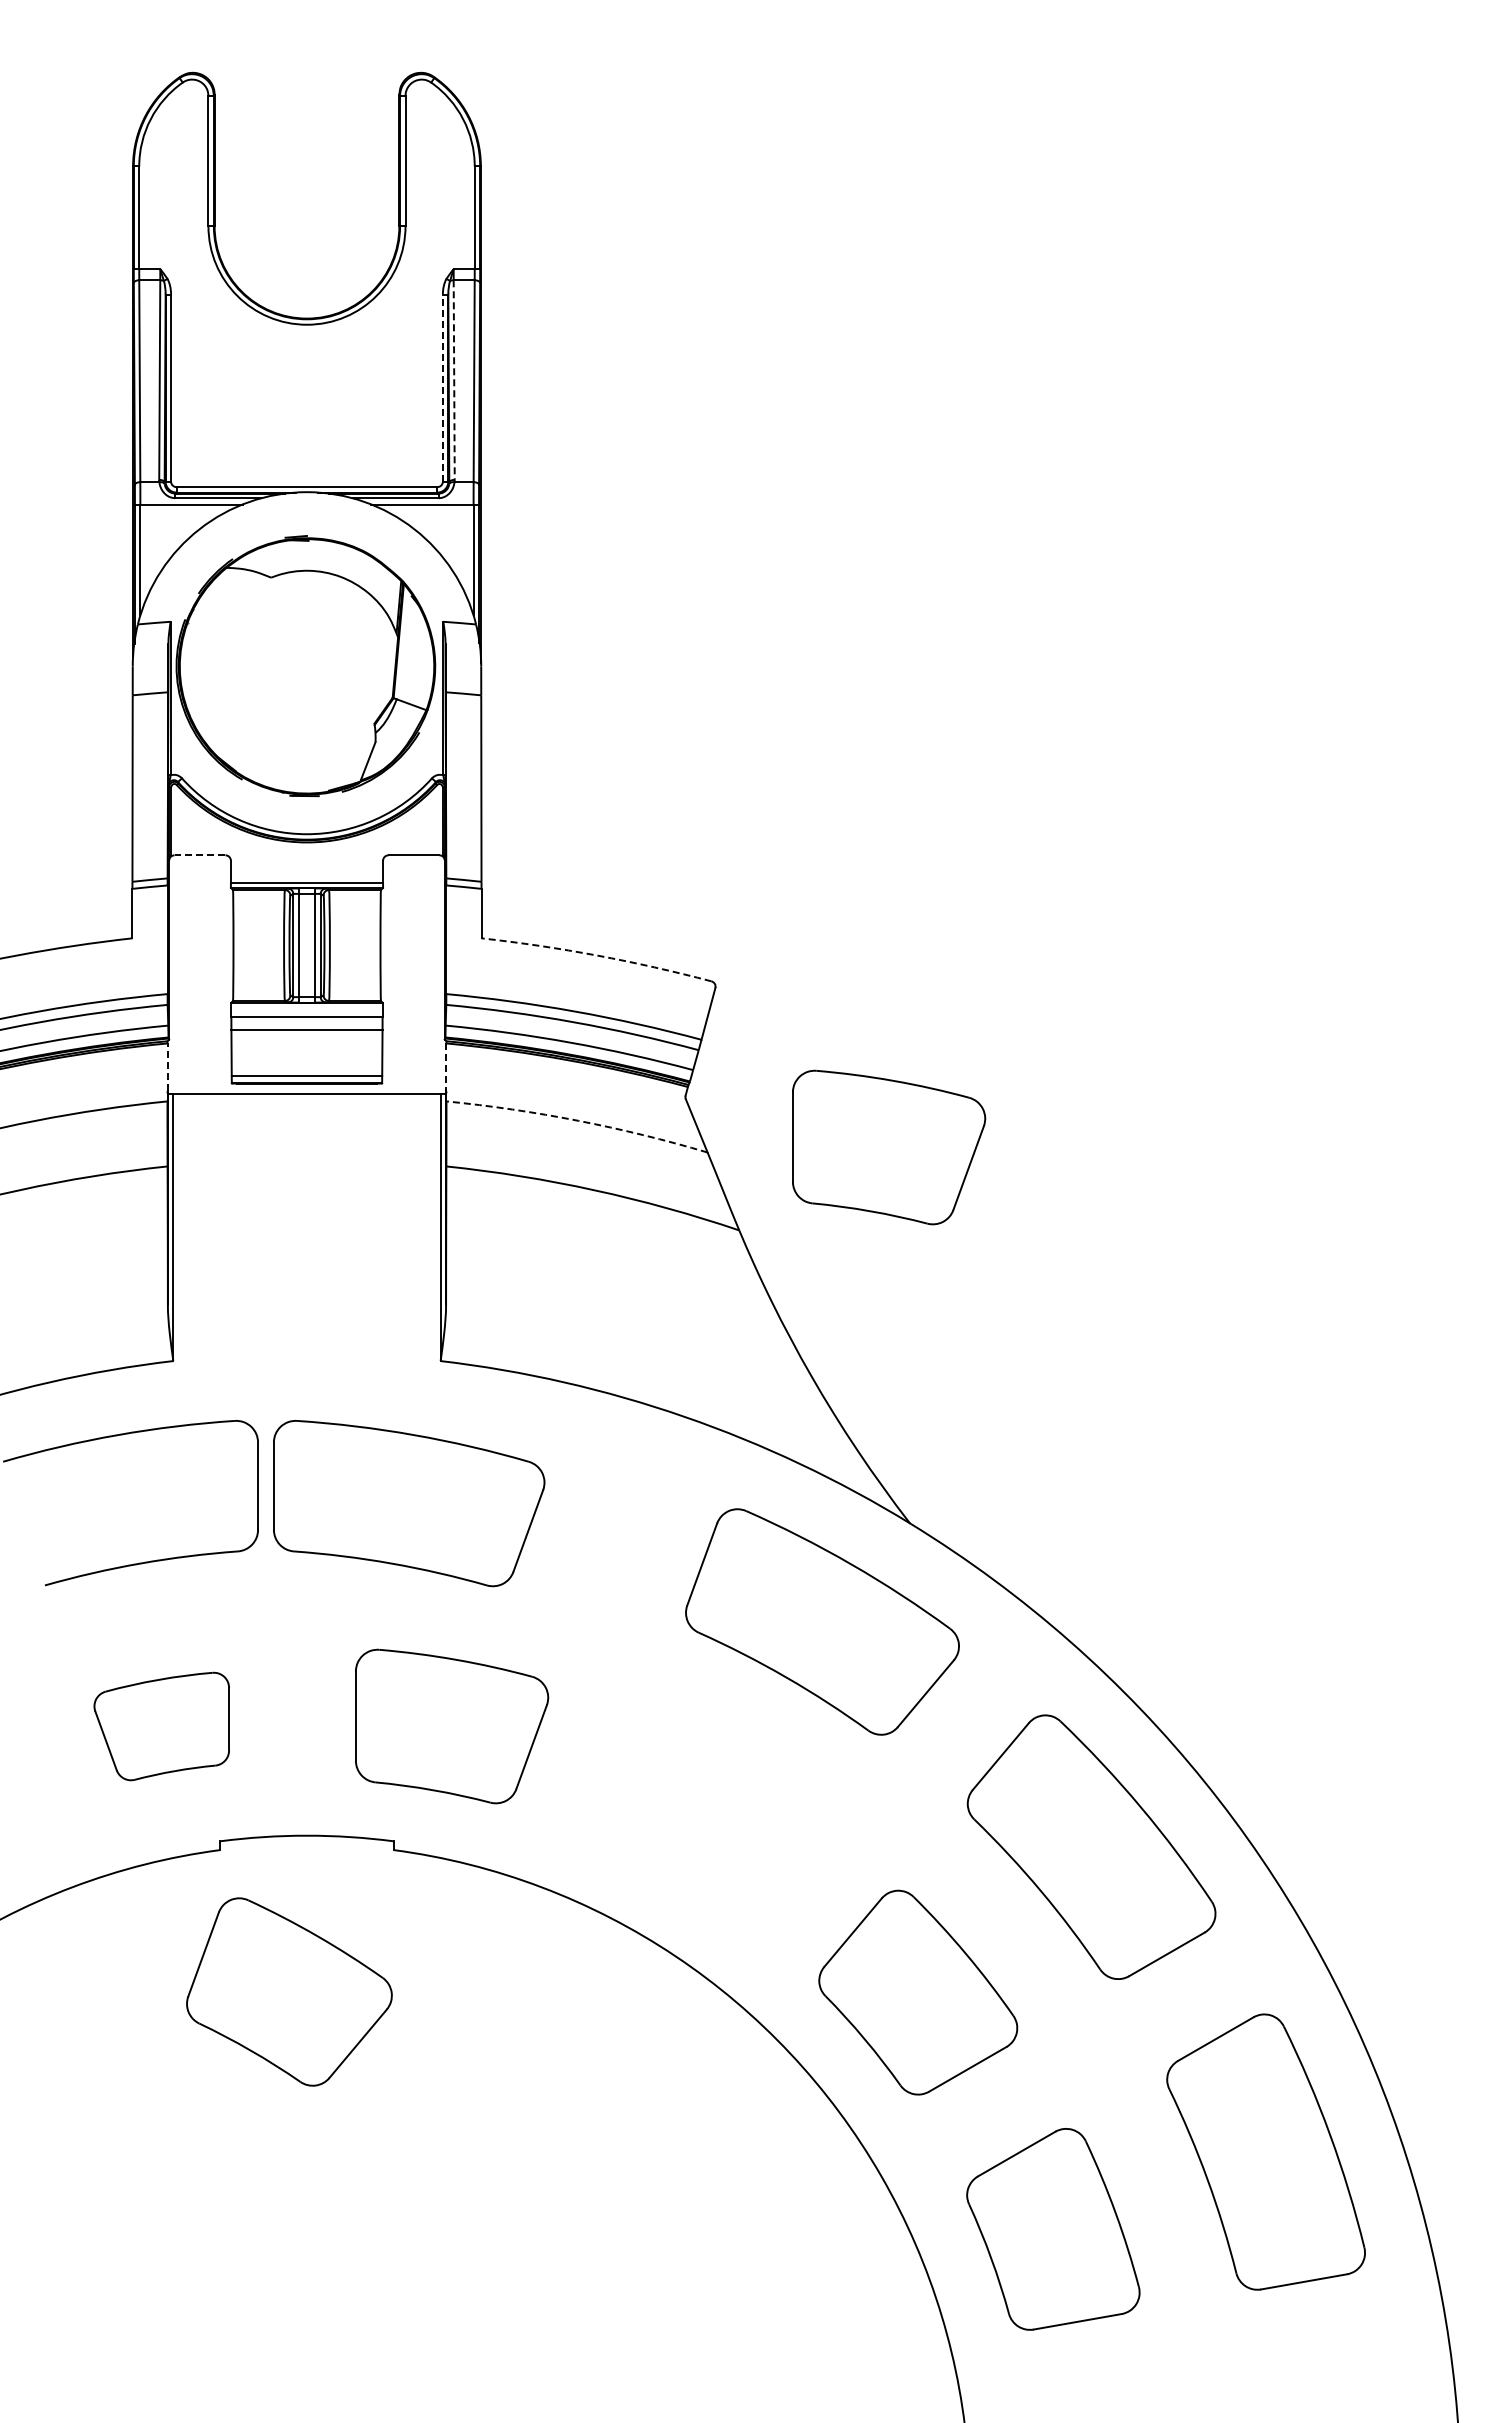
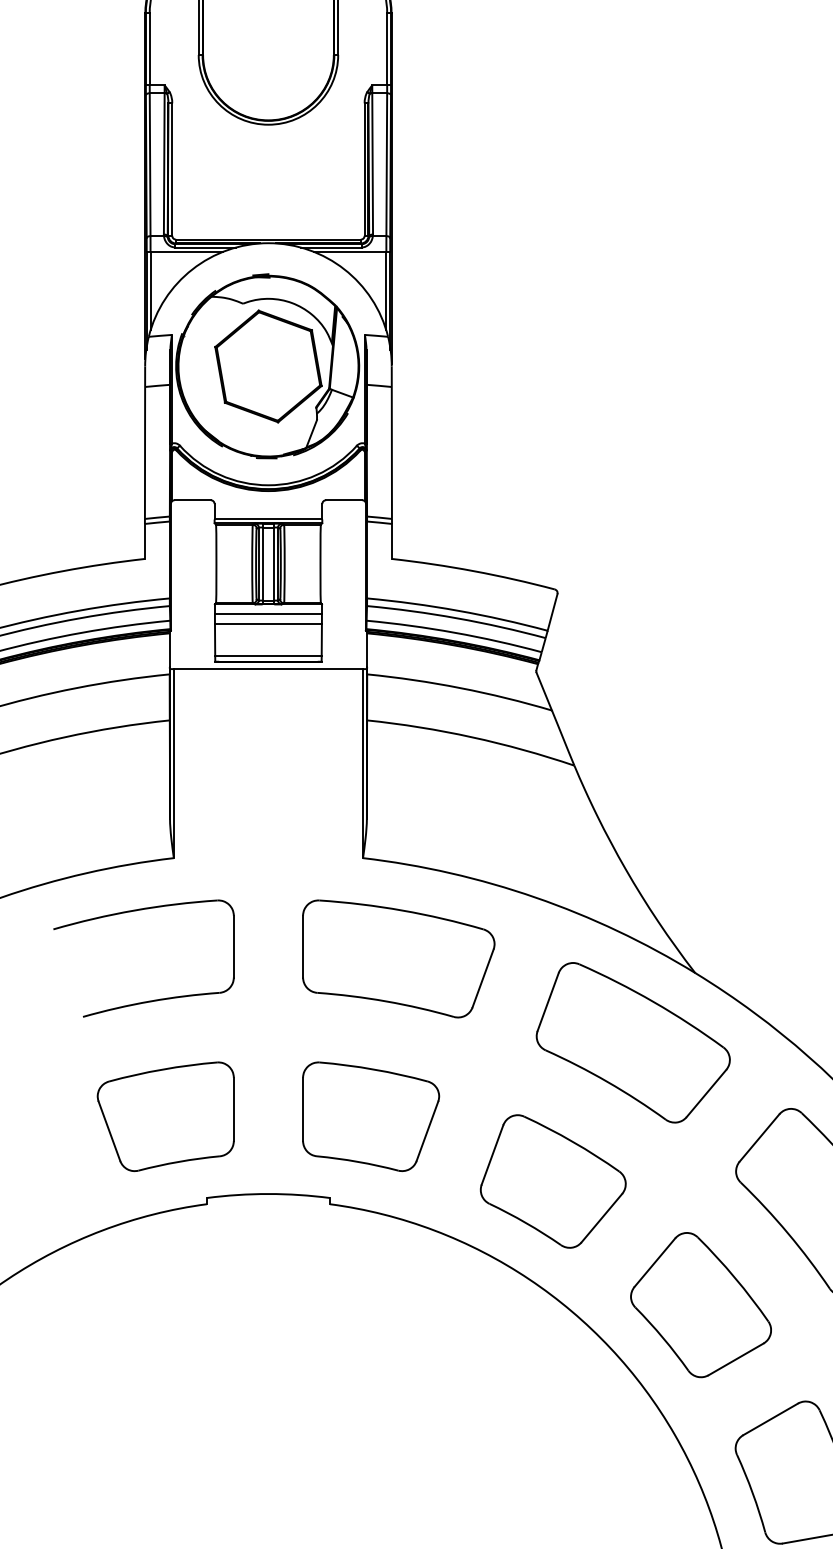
line: (454, 380) -> (372, 164), dashed -> solid
line: (442, 388) -> (364, 169), dashed -> solid
part: (306, 666) -> (268, 366), added
line: (199, 855) -> (192, 500), dashed -> solid
arc: (597, 955) -> (474, 571), dashed -> solid
line: (167, 1067) -> (169, 650), dashed -> solid
line: (446, 1067) -> (367, 650), dashed -> solid
arc: (578, 1120) -> (460, 687), dashed -> solid
part: (889, 1147) -> (680, 706), removed
part: (409, 1503) -> (399, 958), moved
part: (161, 1726) -> (165, 1116), size x1.43
part: (289, 1991) -> (553, 1181), moved

